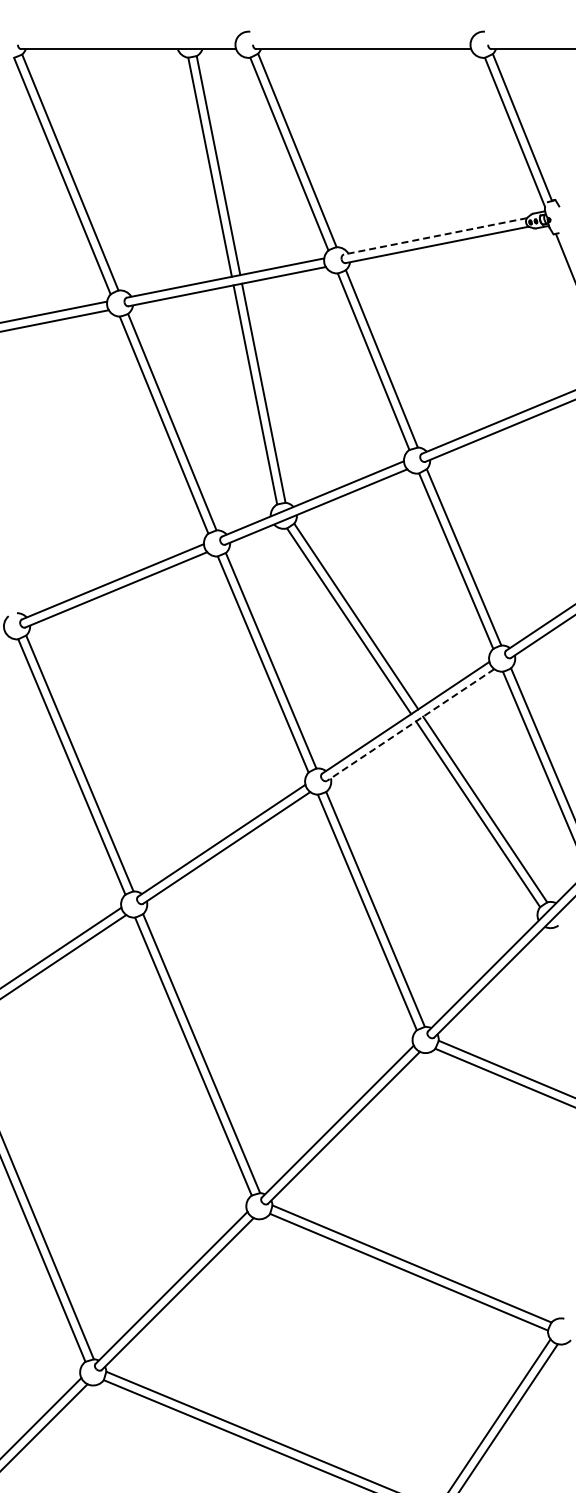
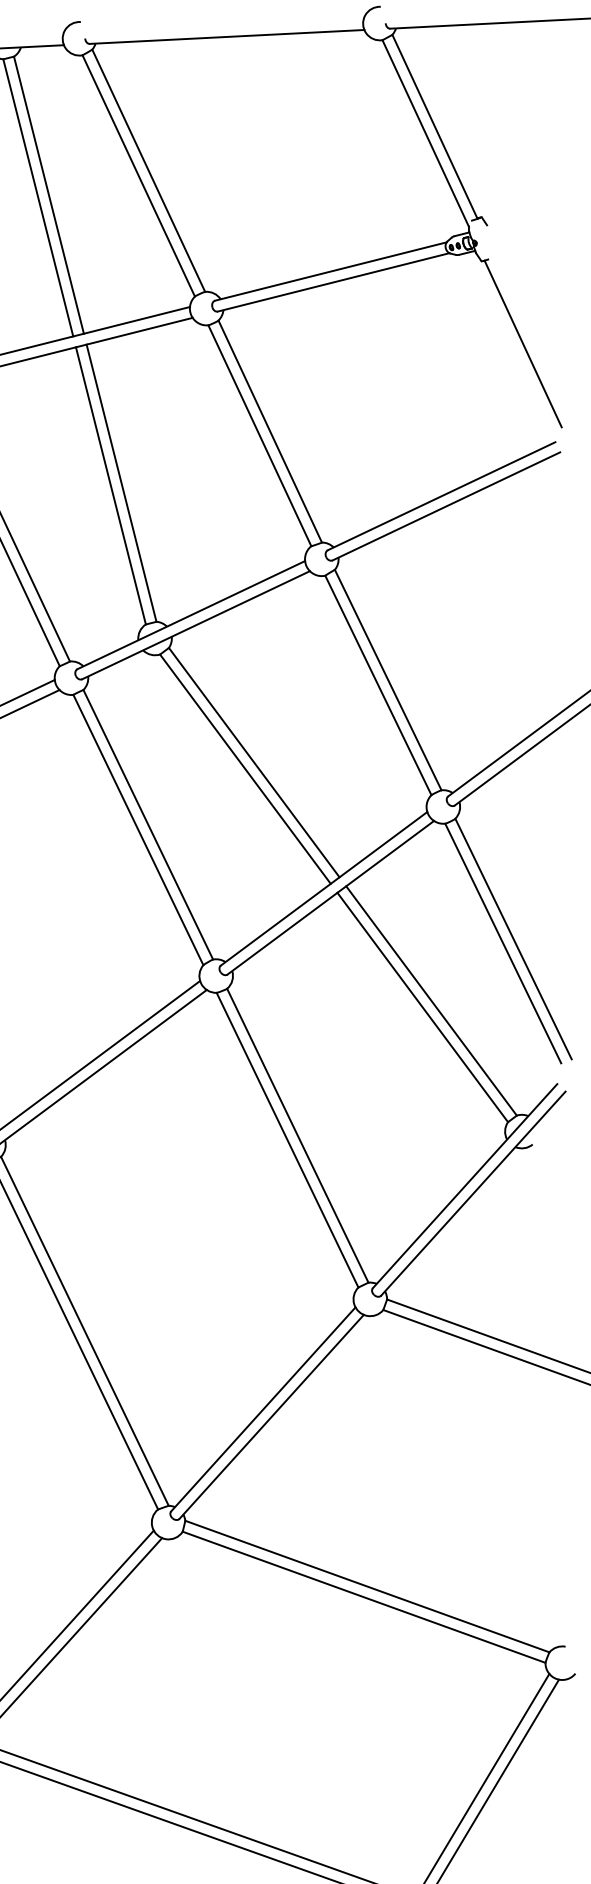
line: (435, 236) -> (330, 271), dashed -> solid
line: (410, 725) -> (330, 898), dashed -> solid

